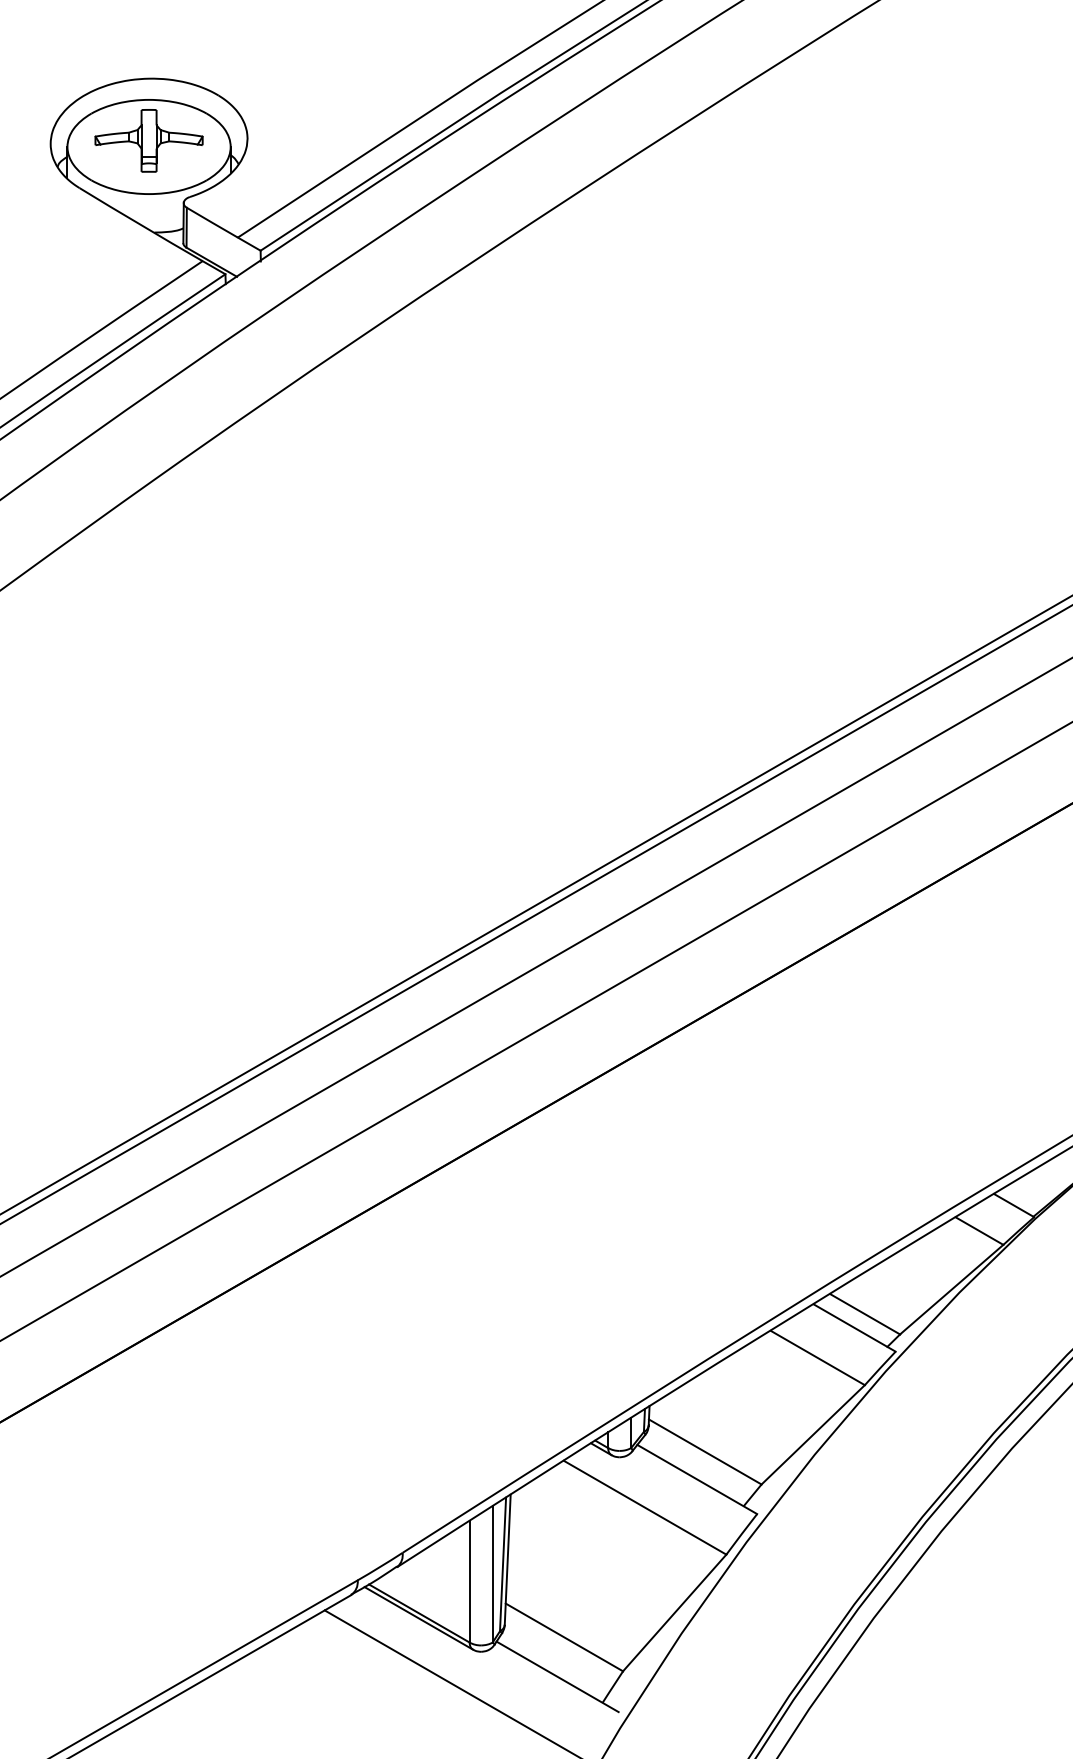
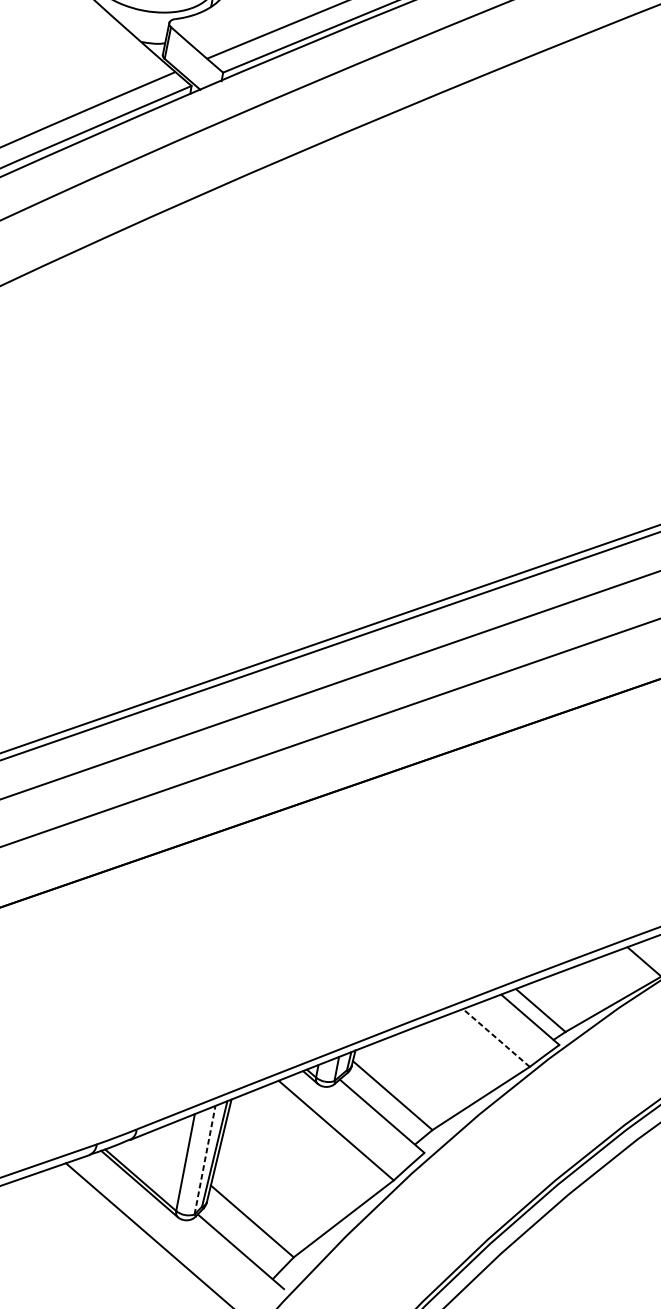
line: (817, 1357) -> (496, 1037), solid -> dashed
line: (492, 1573) -> (204, 1159), solid -> dashed

